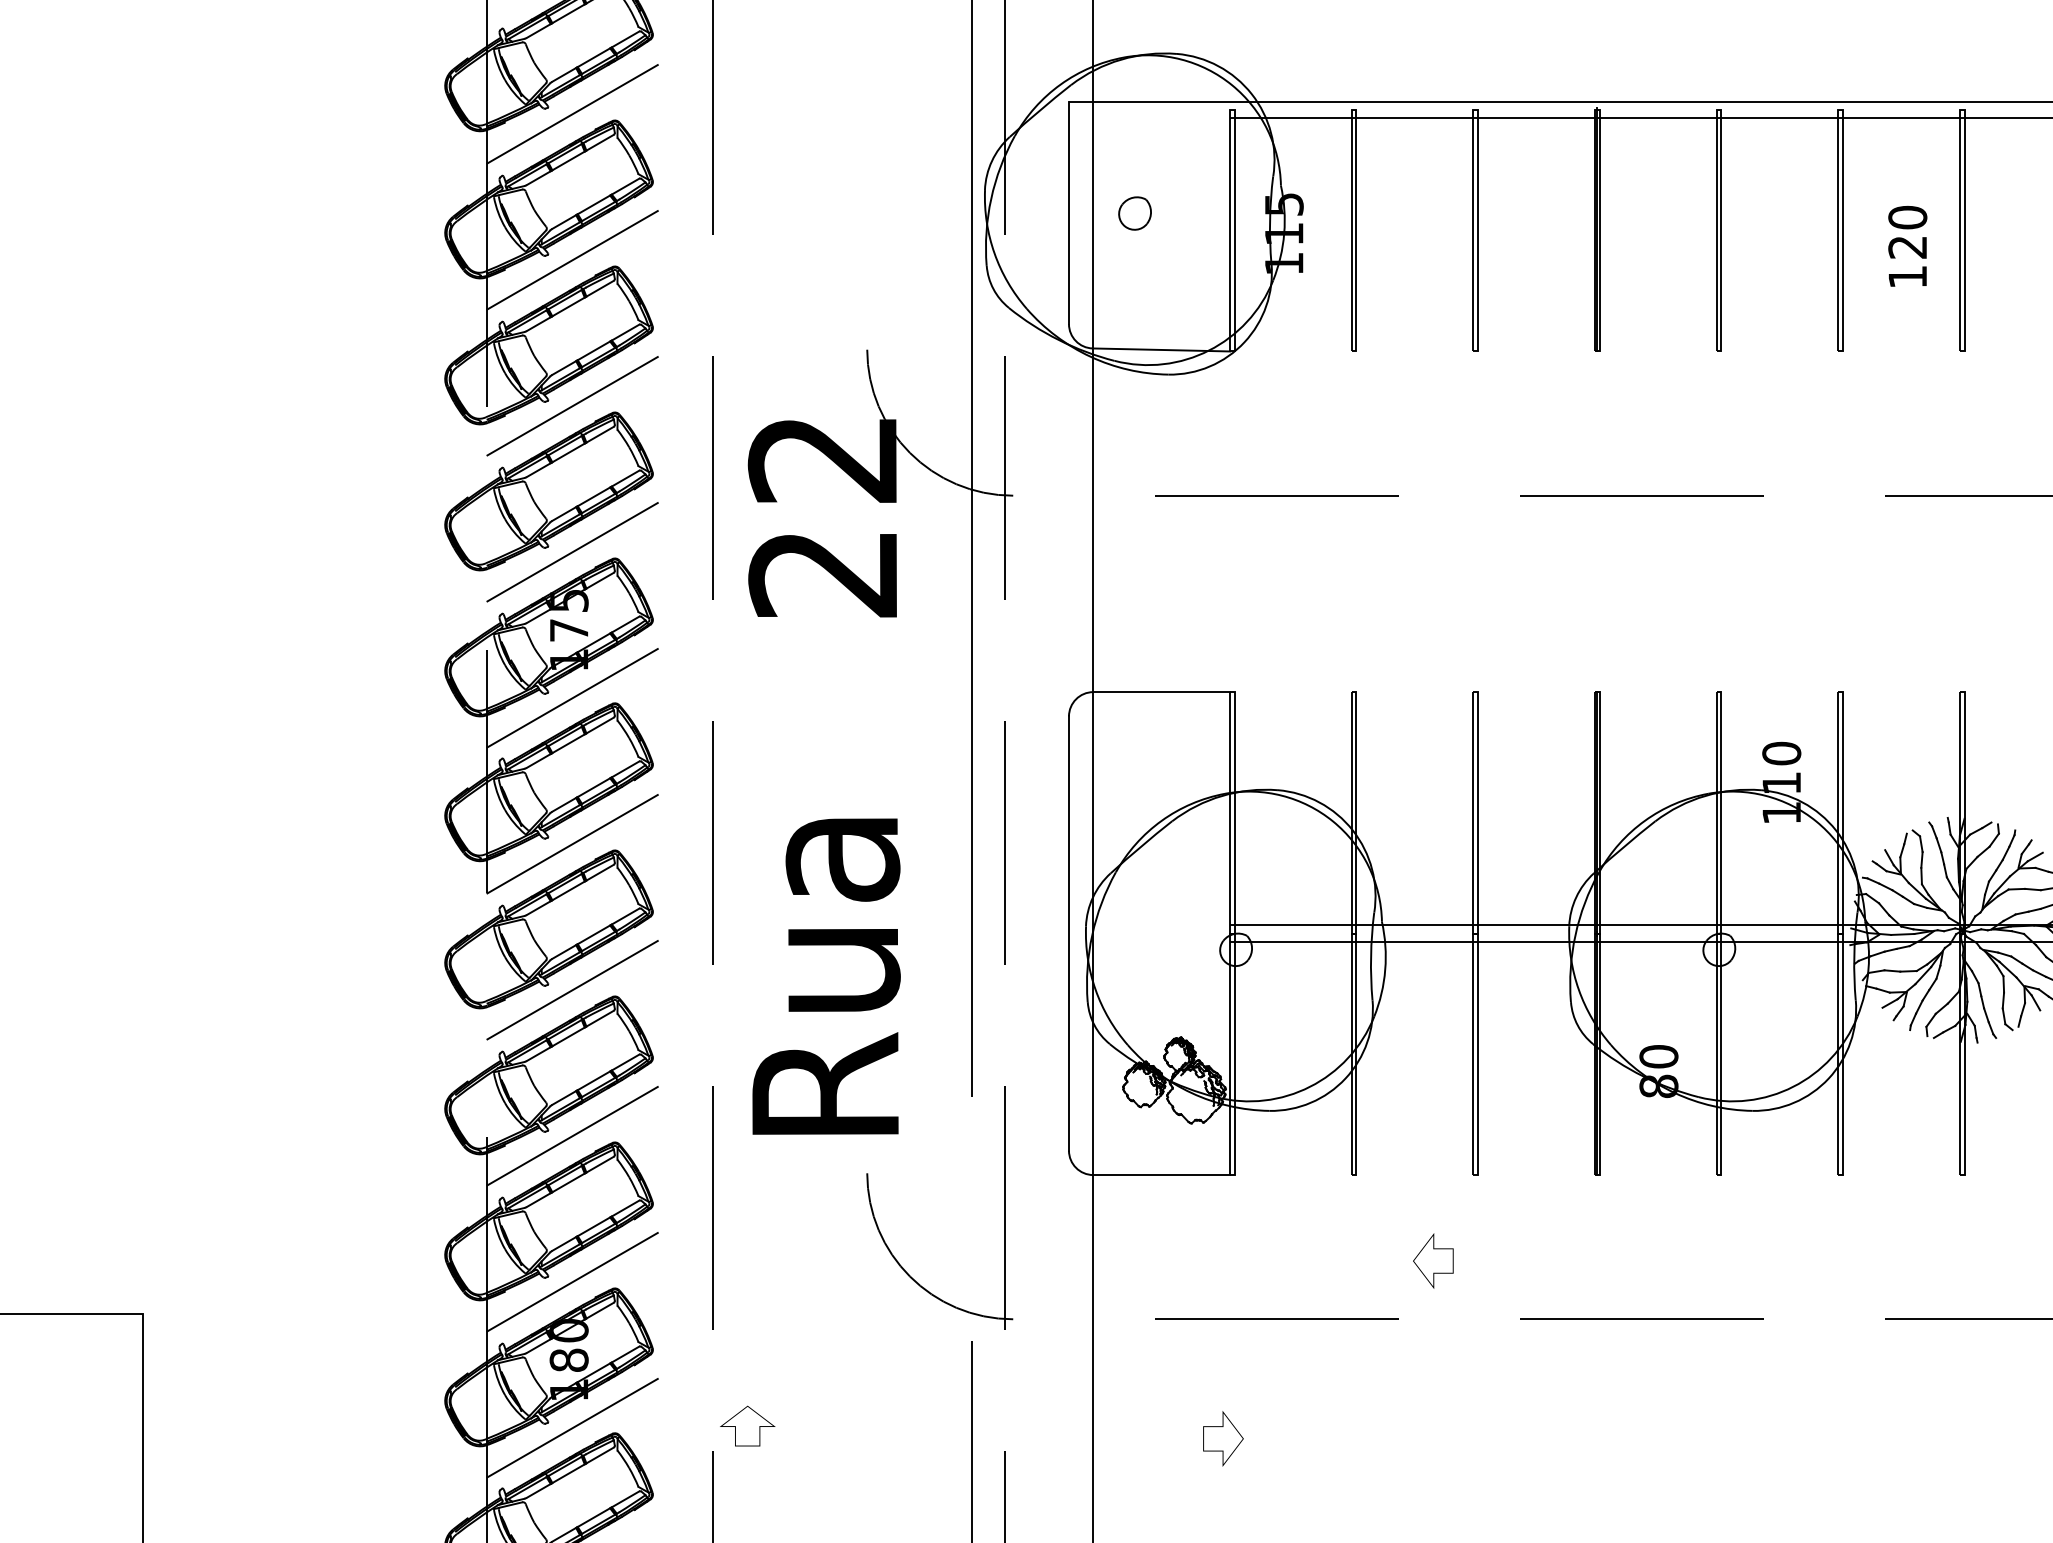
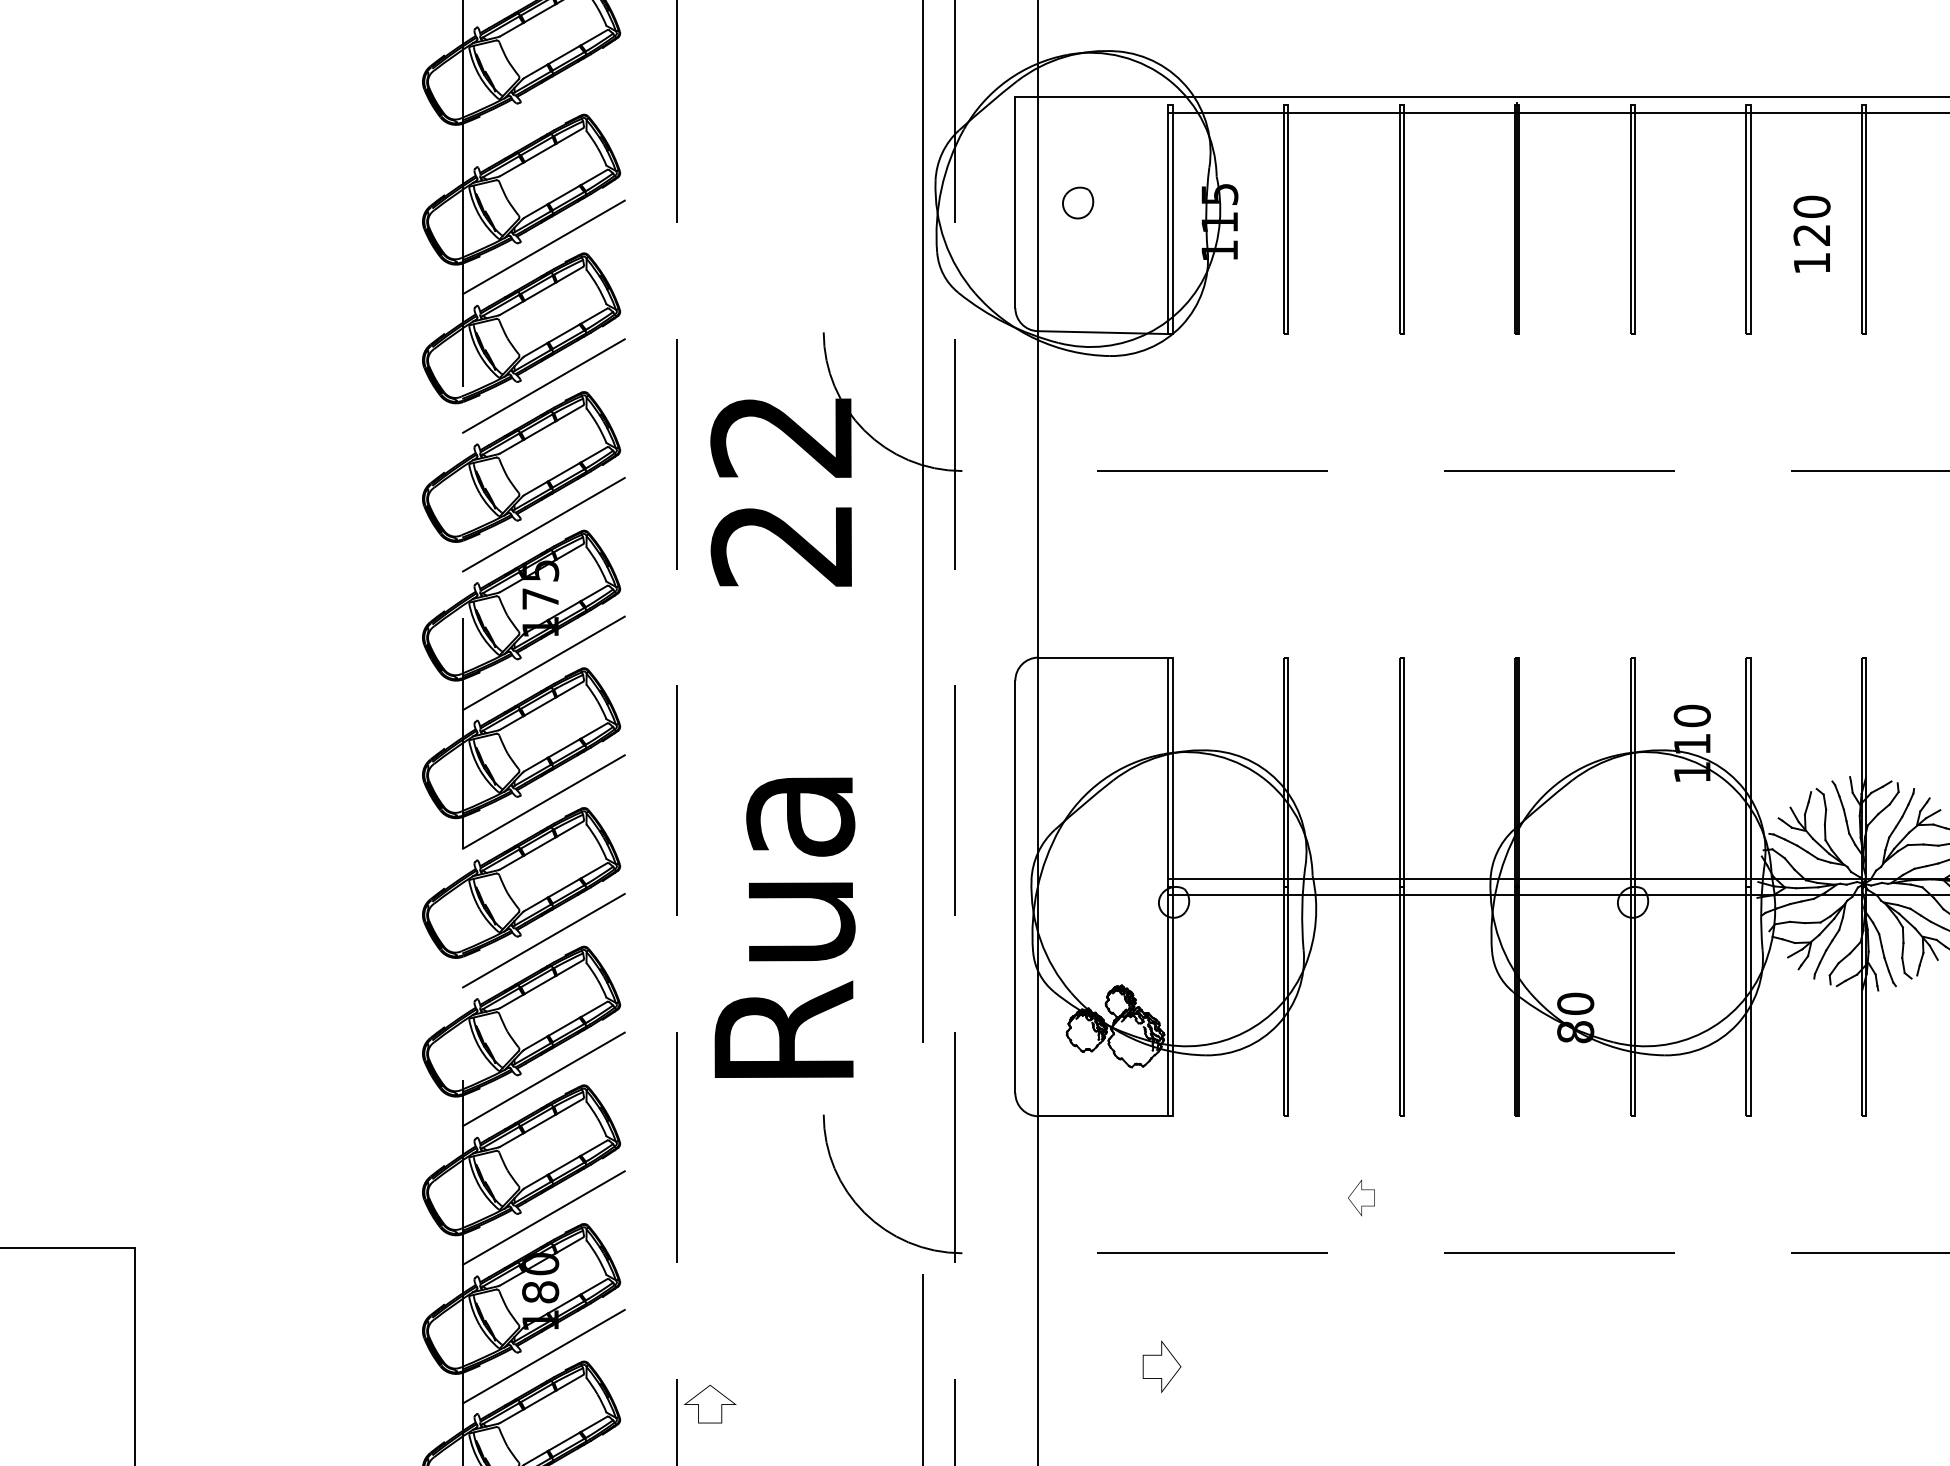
line: (572, 114) -> (543, 108), removed
part: (1433, 1260) -> (1361, 1197), size x0.7
part: (747, 1425) -> (710, 1403), moved

